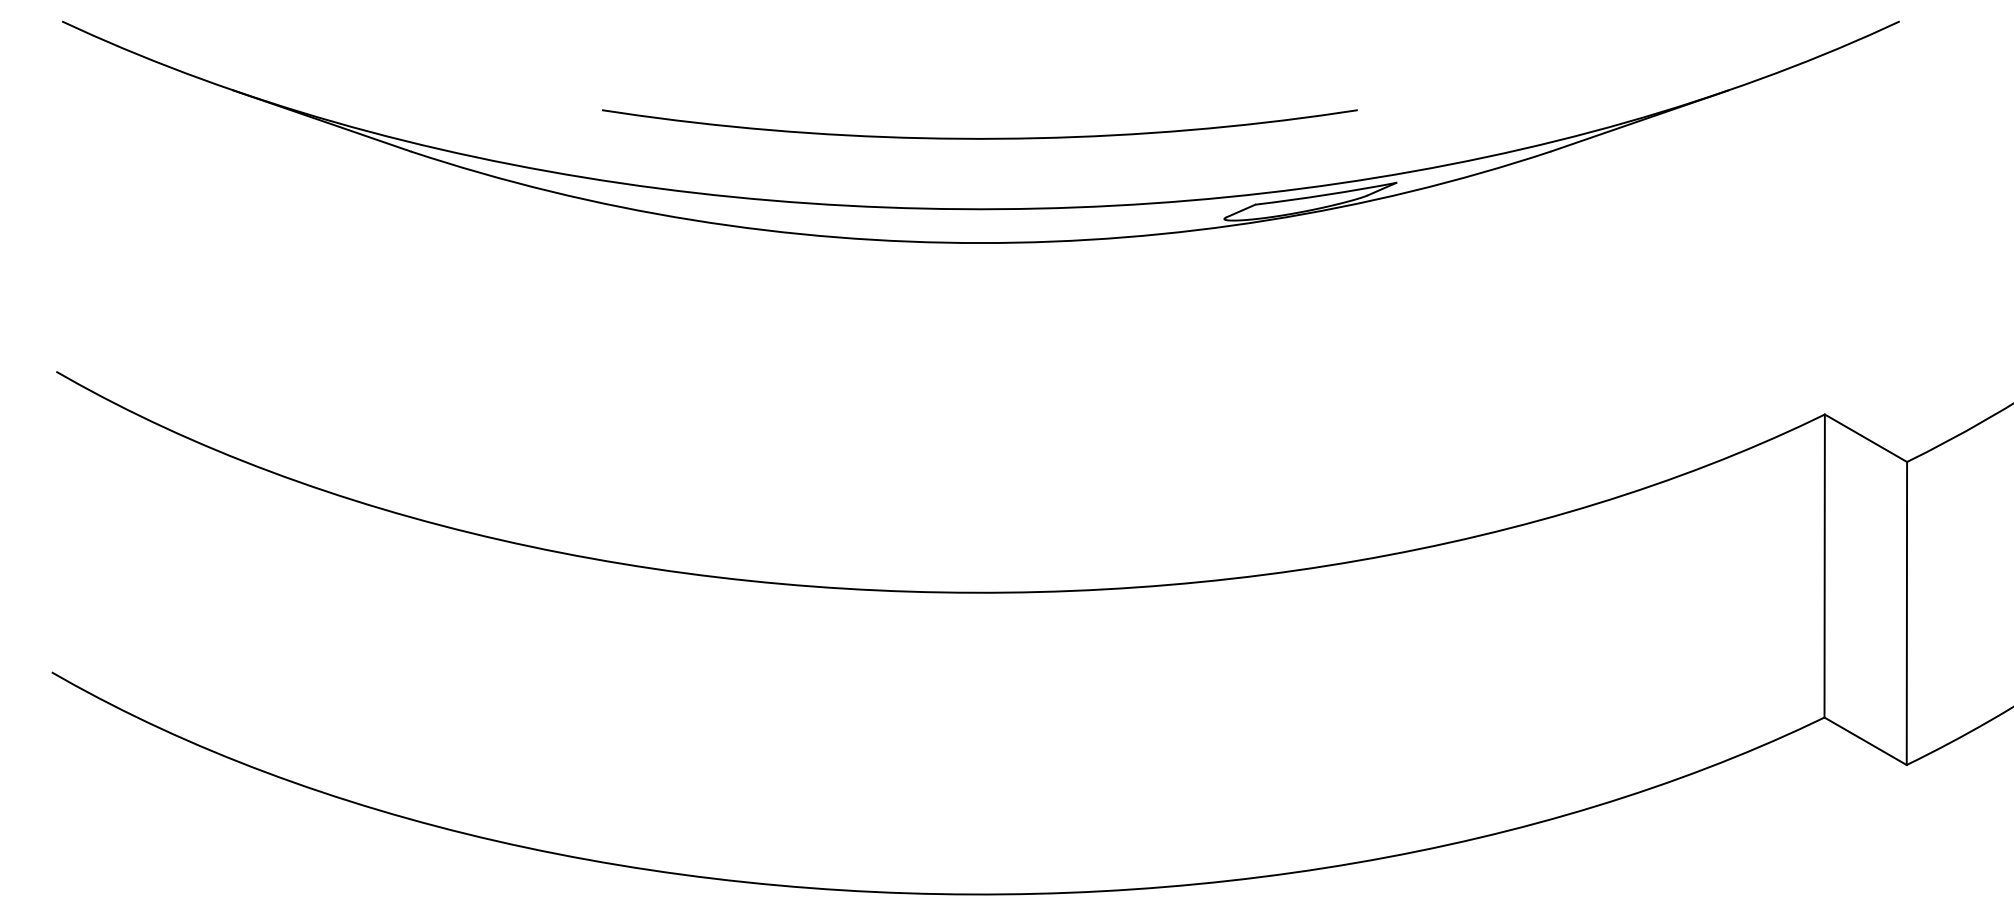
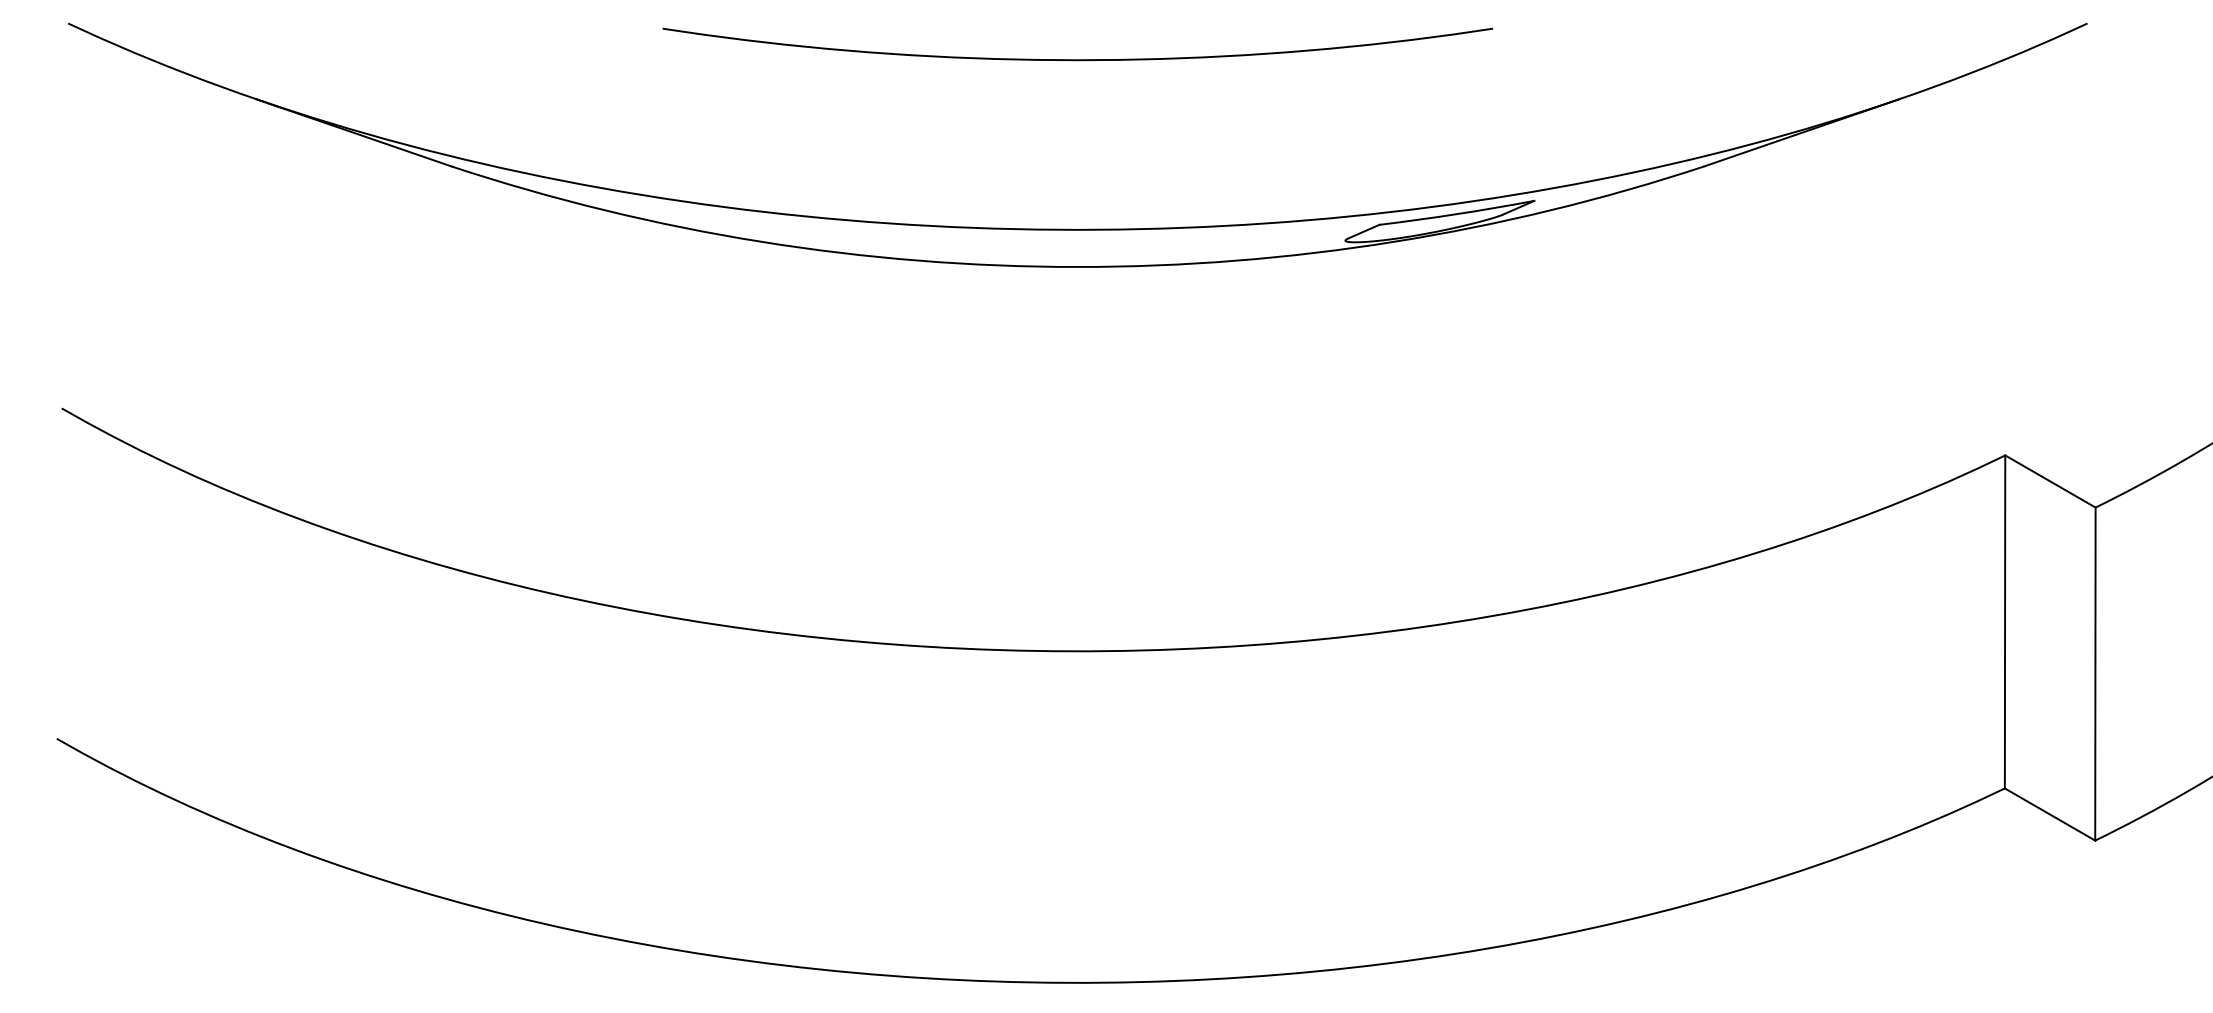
curve: (979, 138) -> (1077, 59), moved

